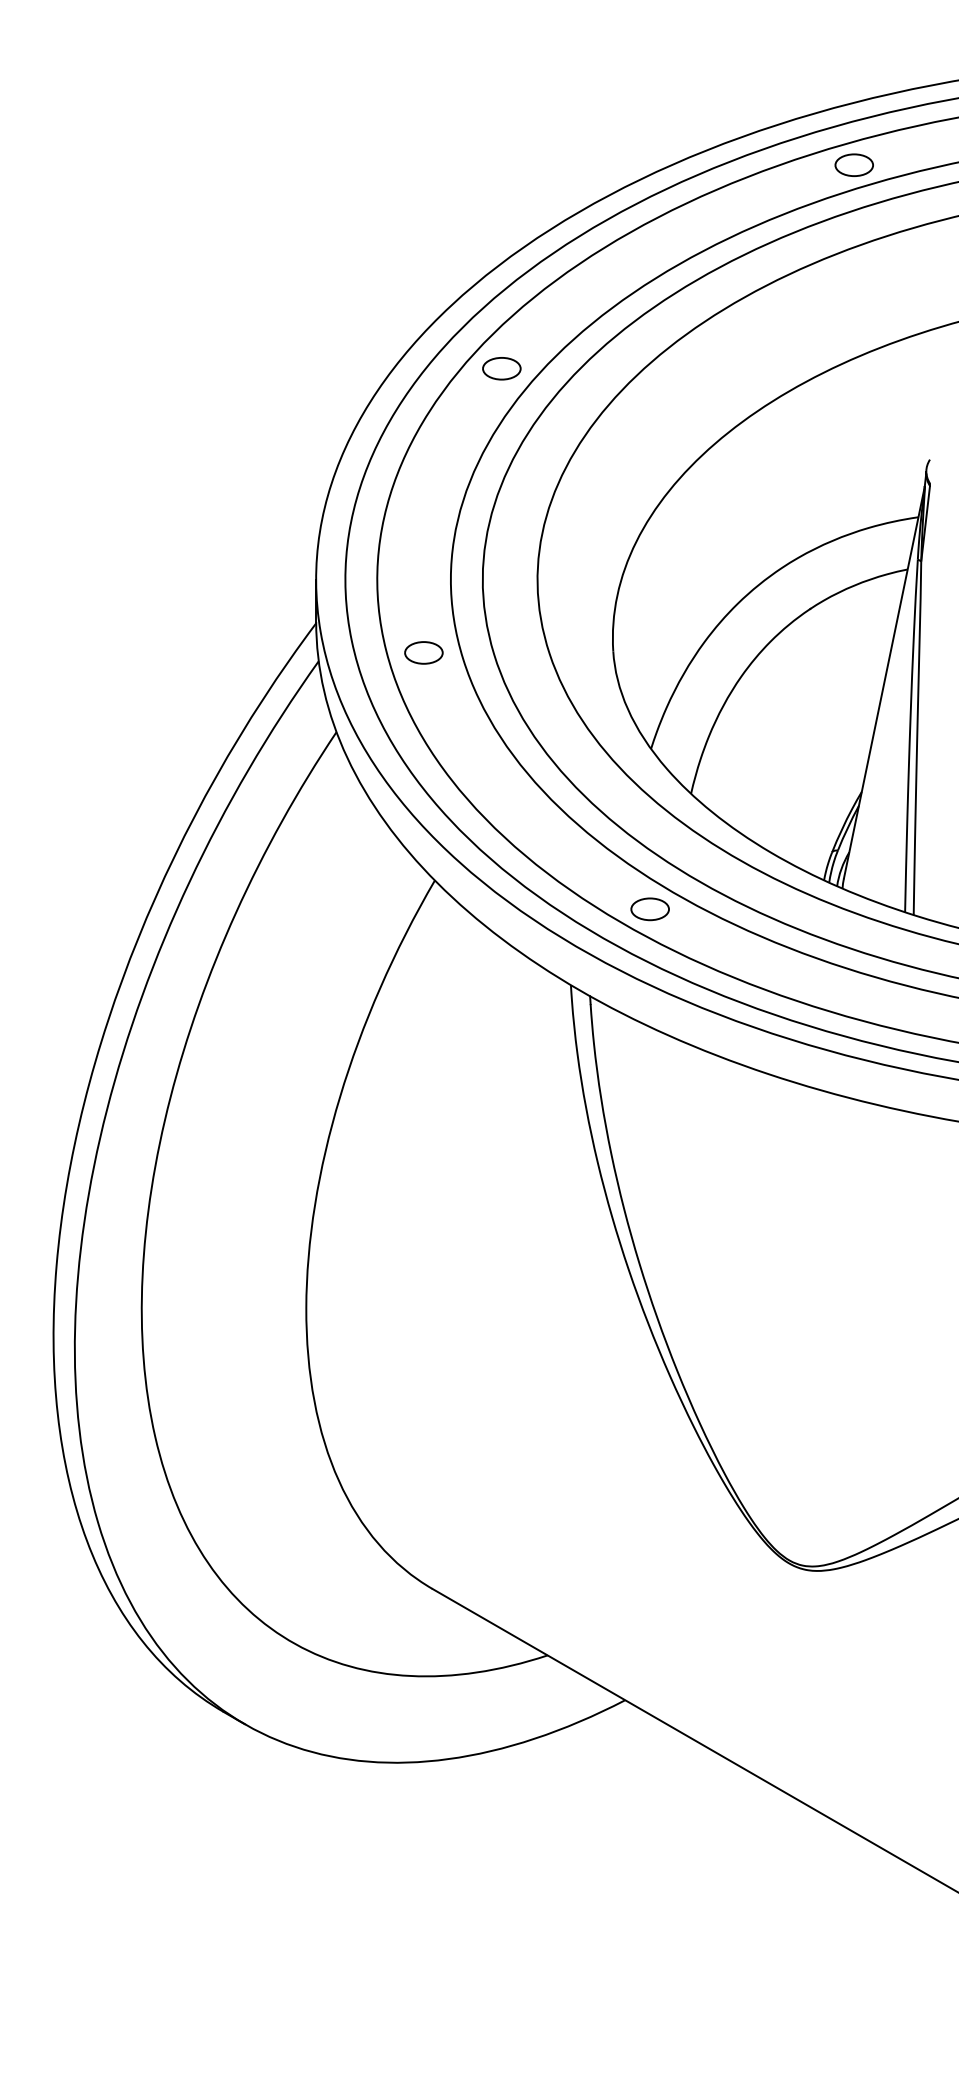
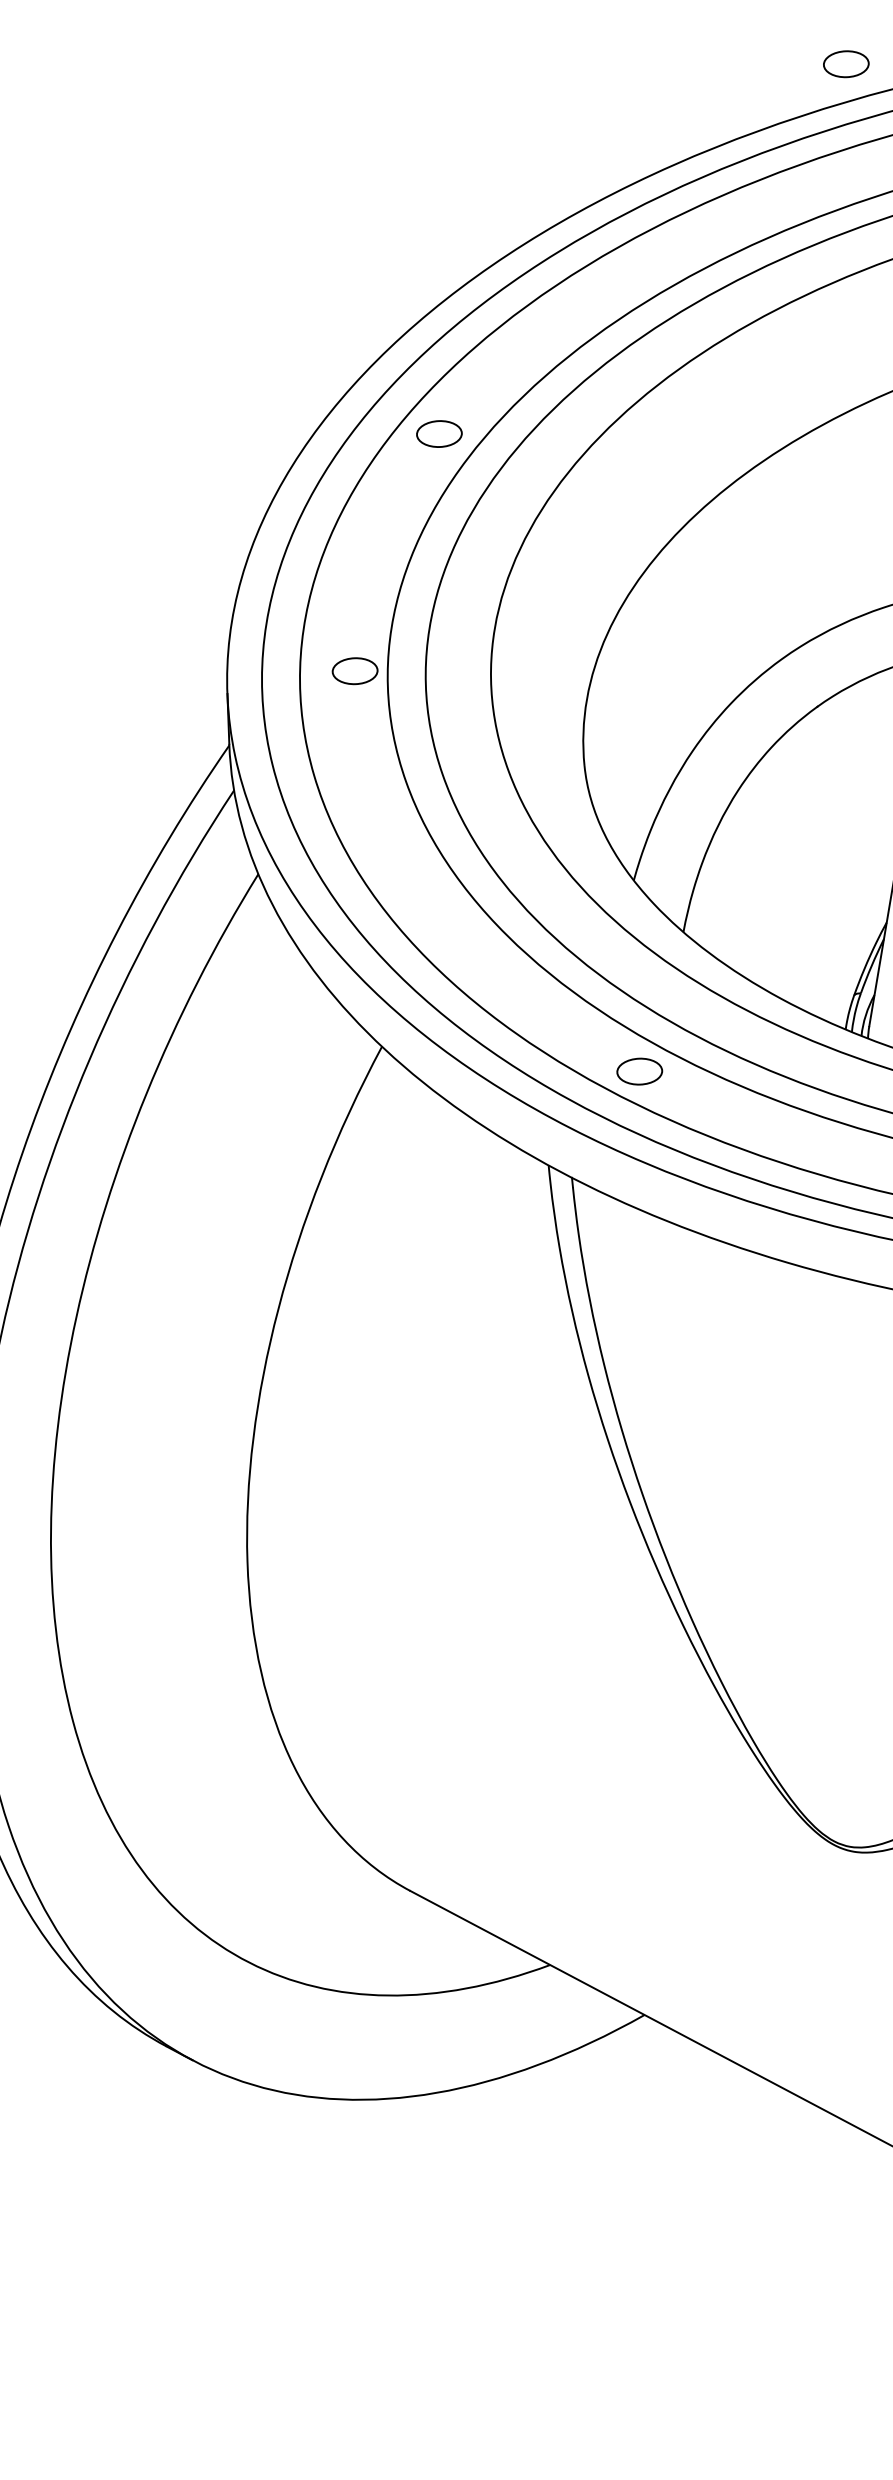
part: (853, 164) -> (845, 63), moved
part: (423, 652) -> (354, 670), moved

